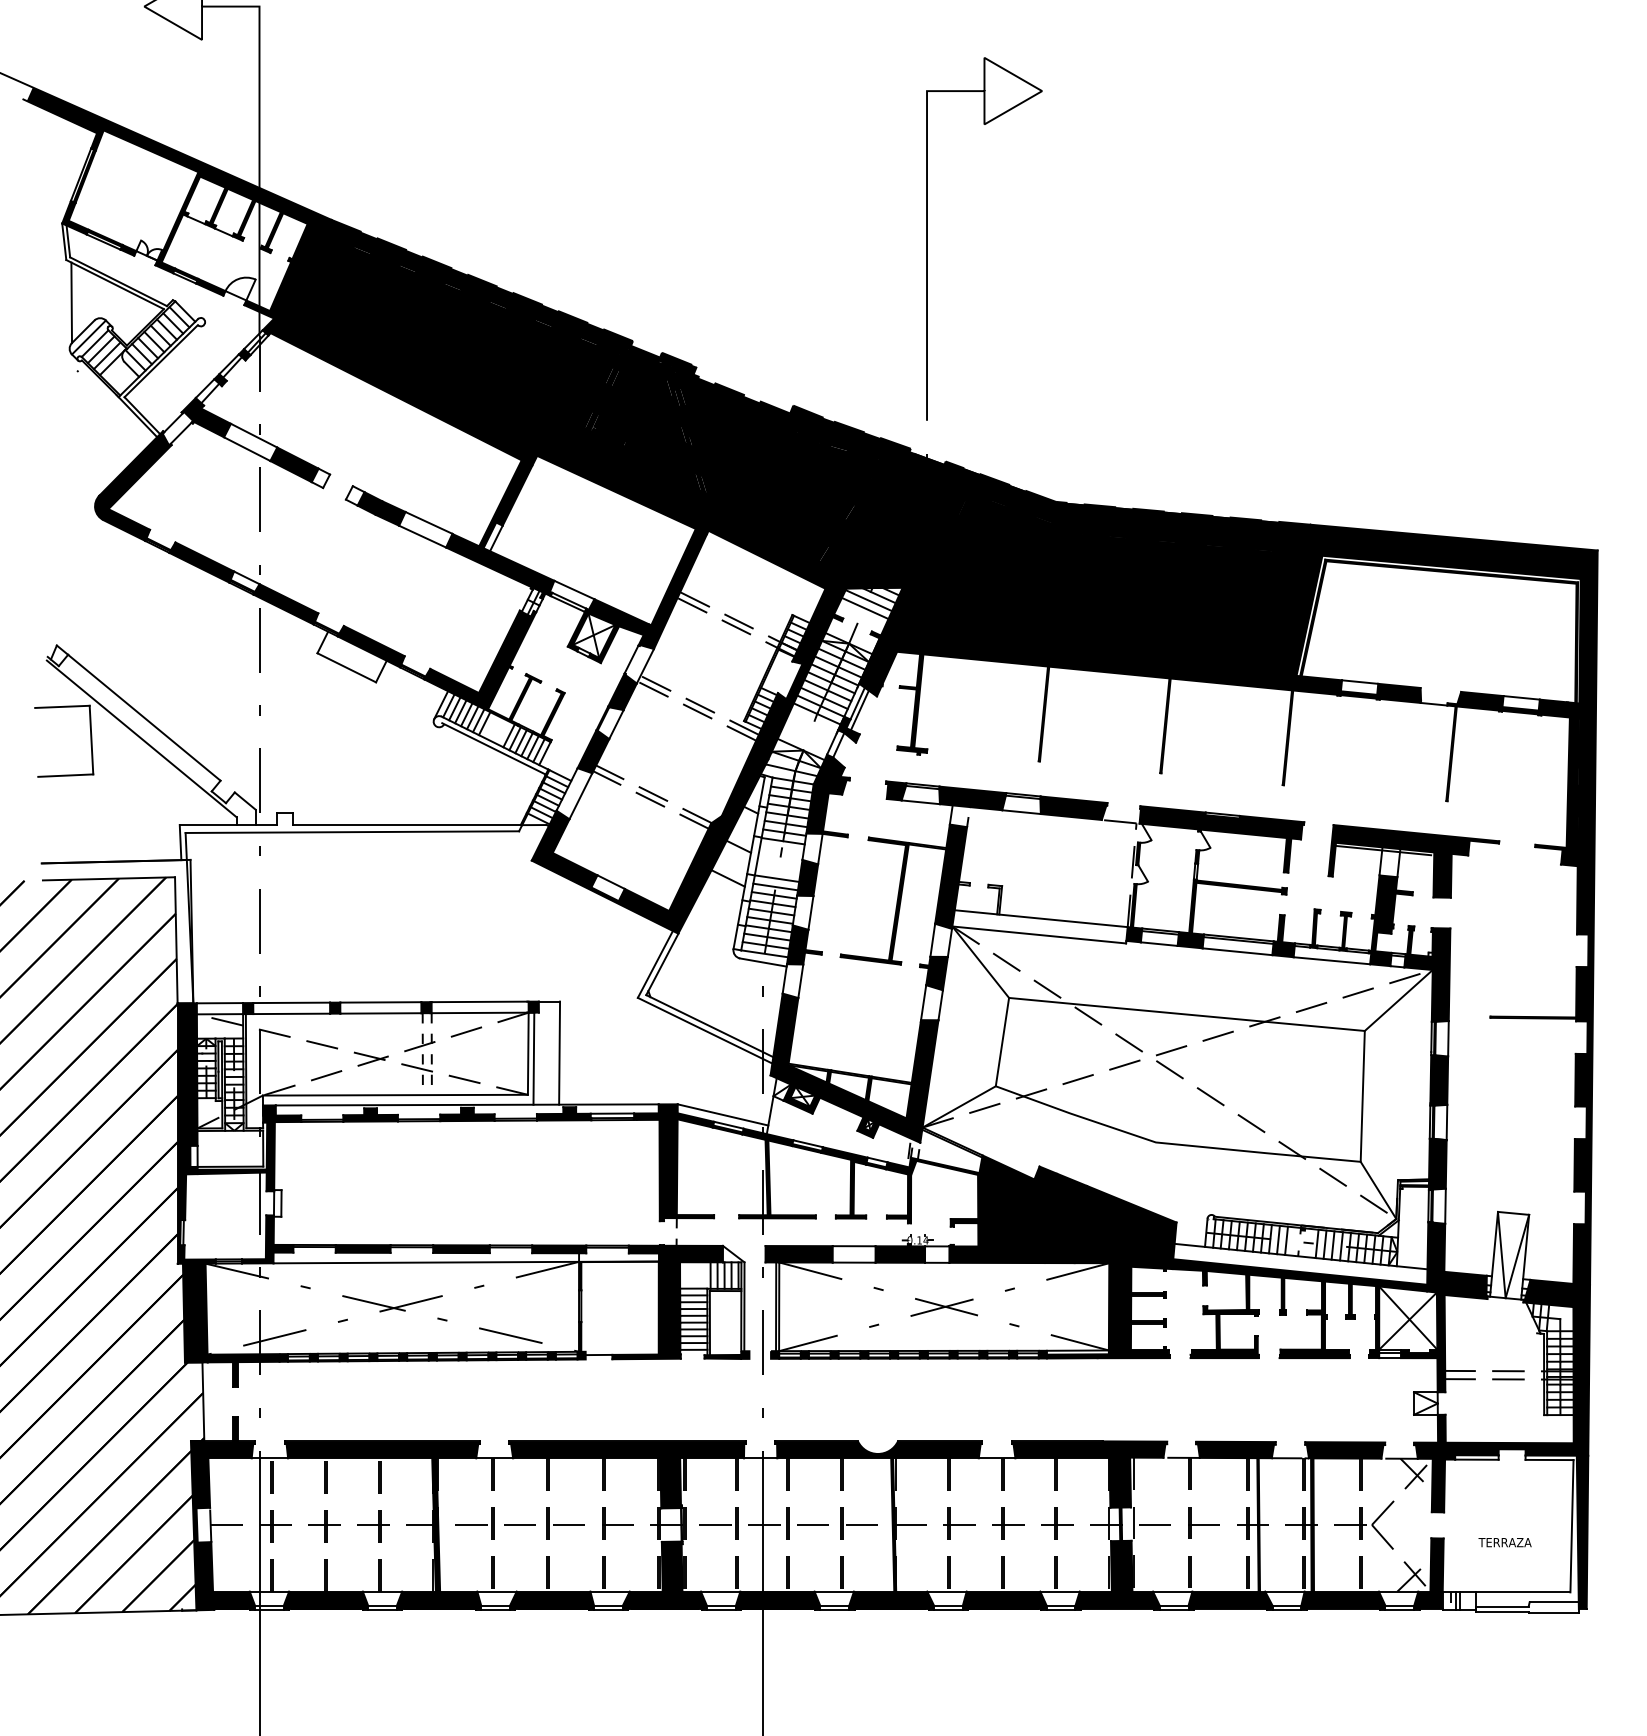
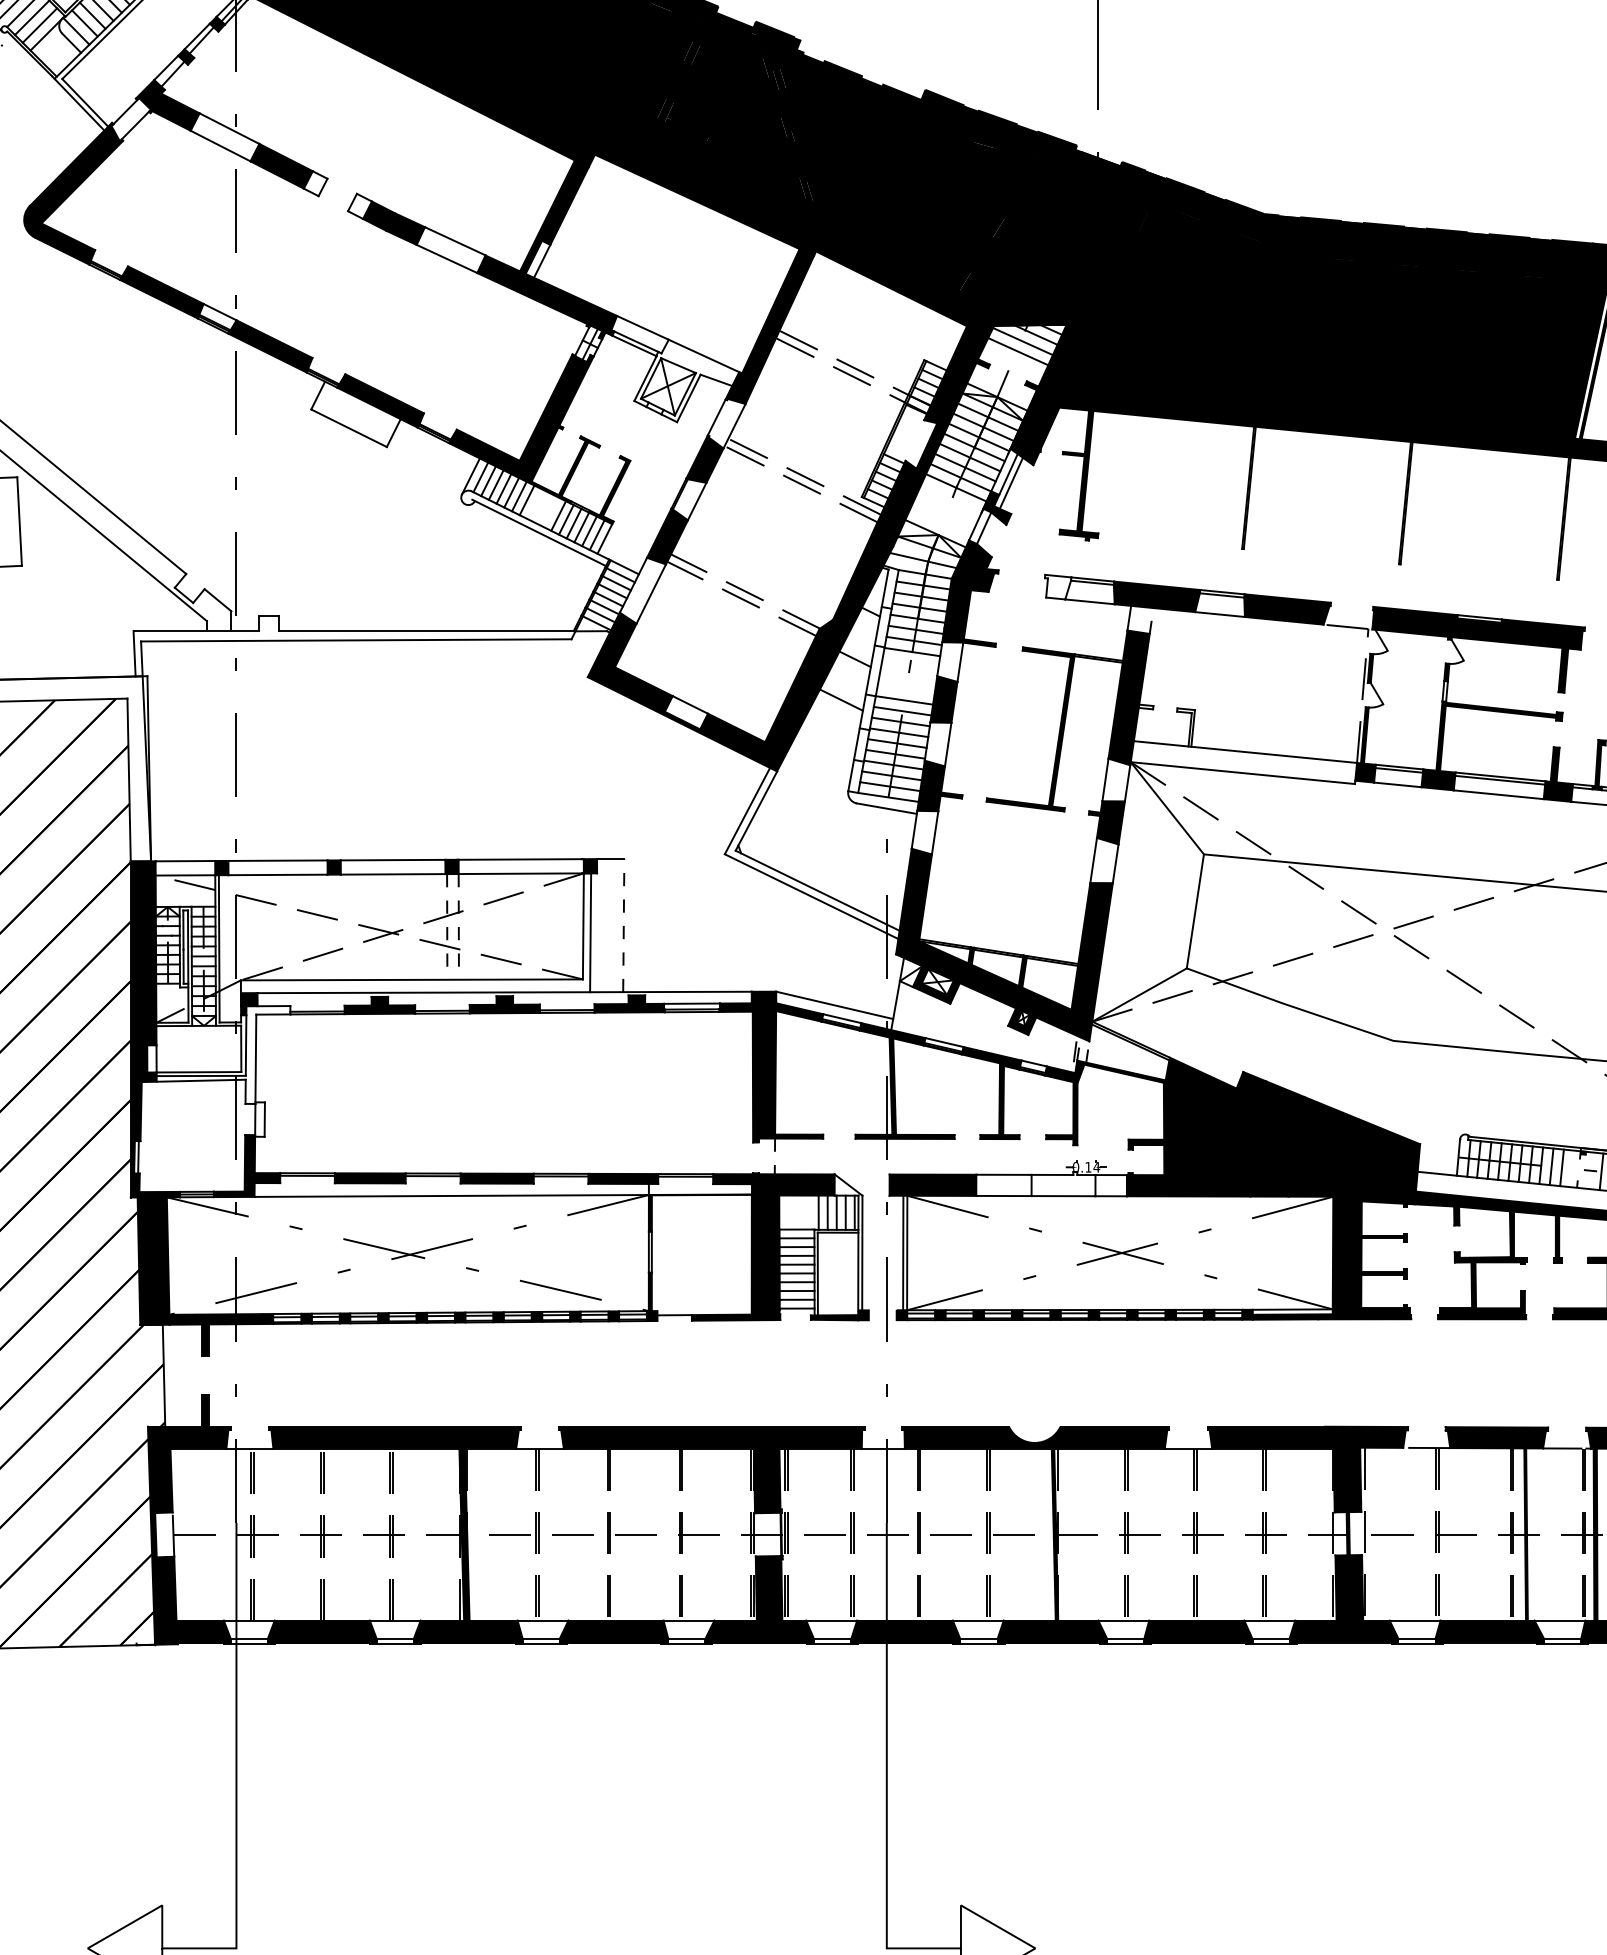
fill: (608, 631) -> (686, 381), removed
fill: (895, 790) -> (1057, 586), removed
line: (559, 1053) -> (623, 926), solid -> dashed
fill: (249, 1153) -> (223, 1055), removed
fill: (900, 1253) -> (1063, 1184), removed

